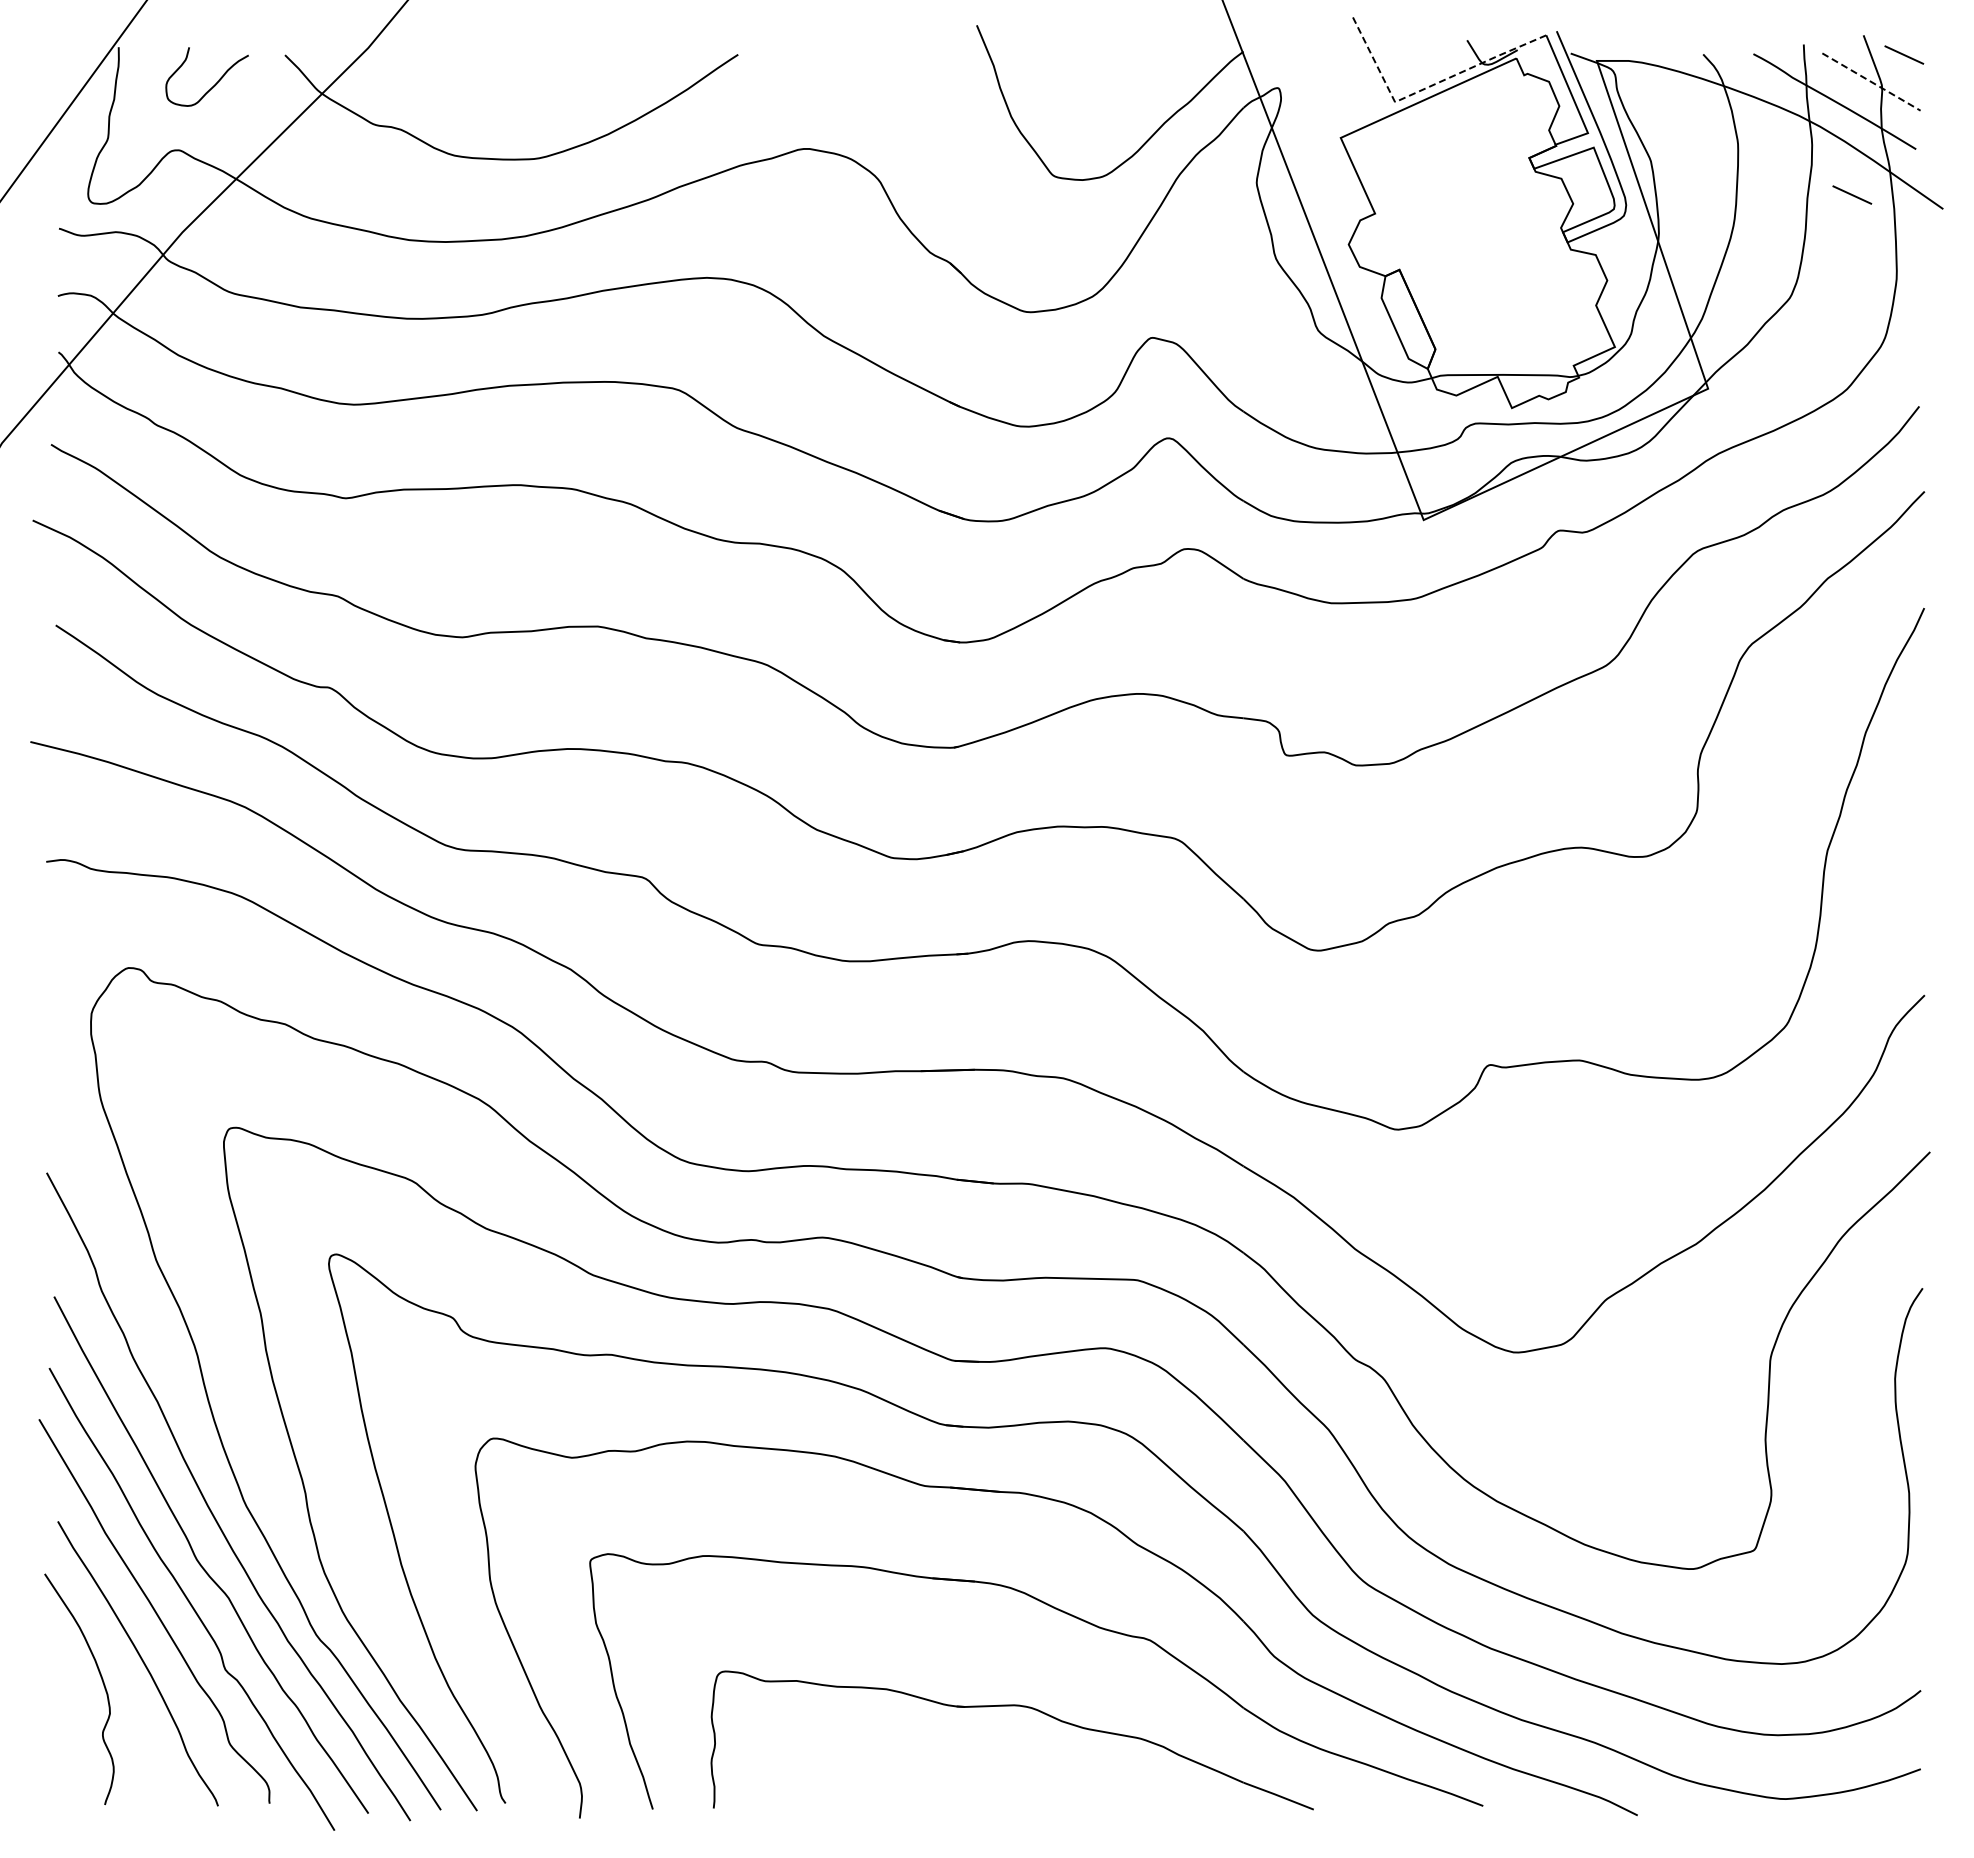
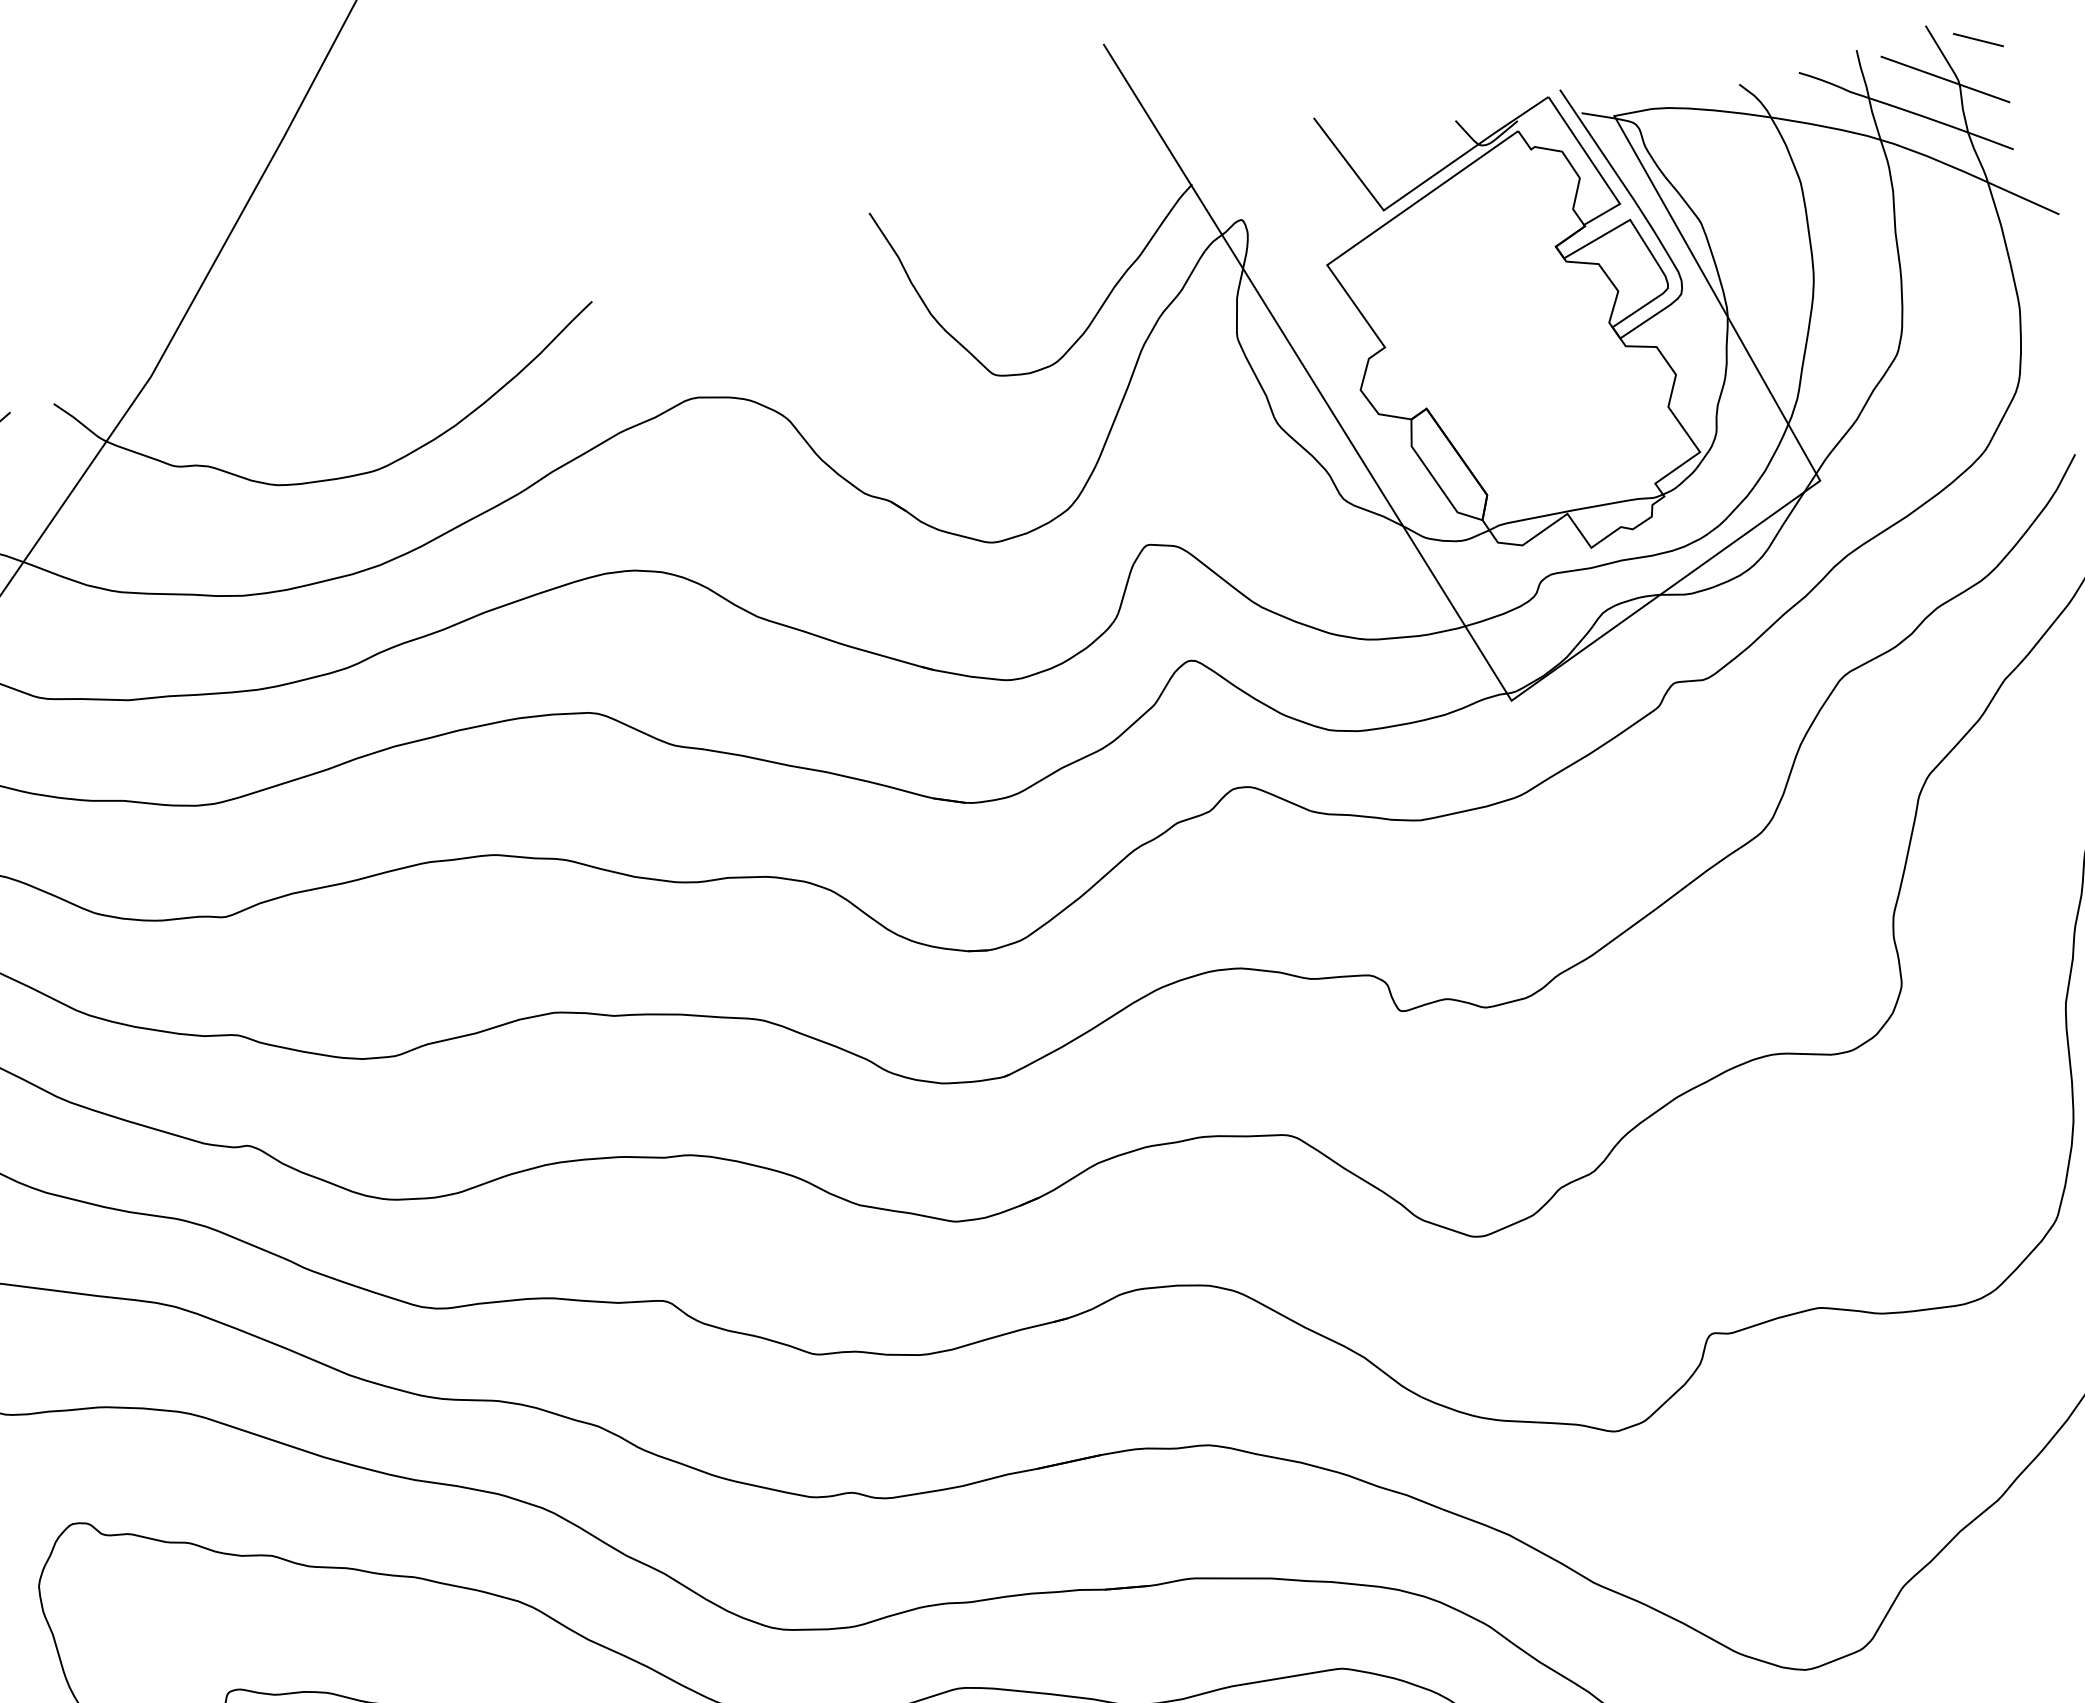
line: (1871, 82) -> (1945, 80), dashed -> solid
line: (1426, 87) -> (1417, 185), dashed -> solid
line: (1852, 194) -> (1948, 217), removed

